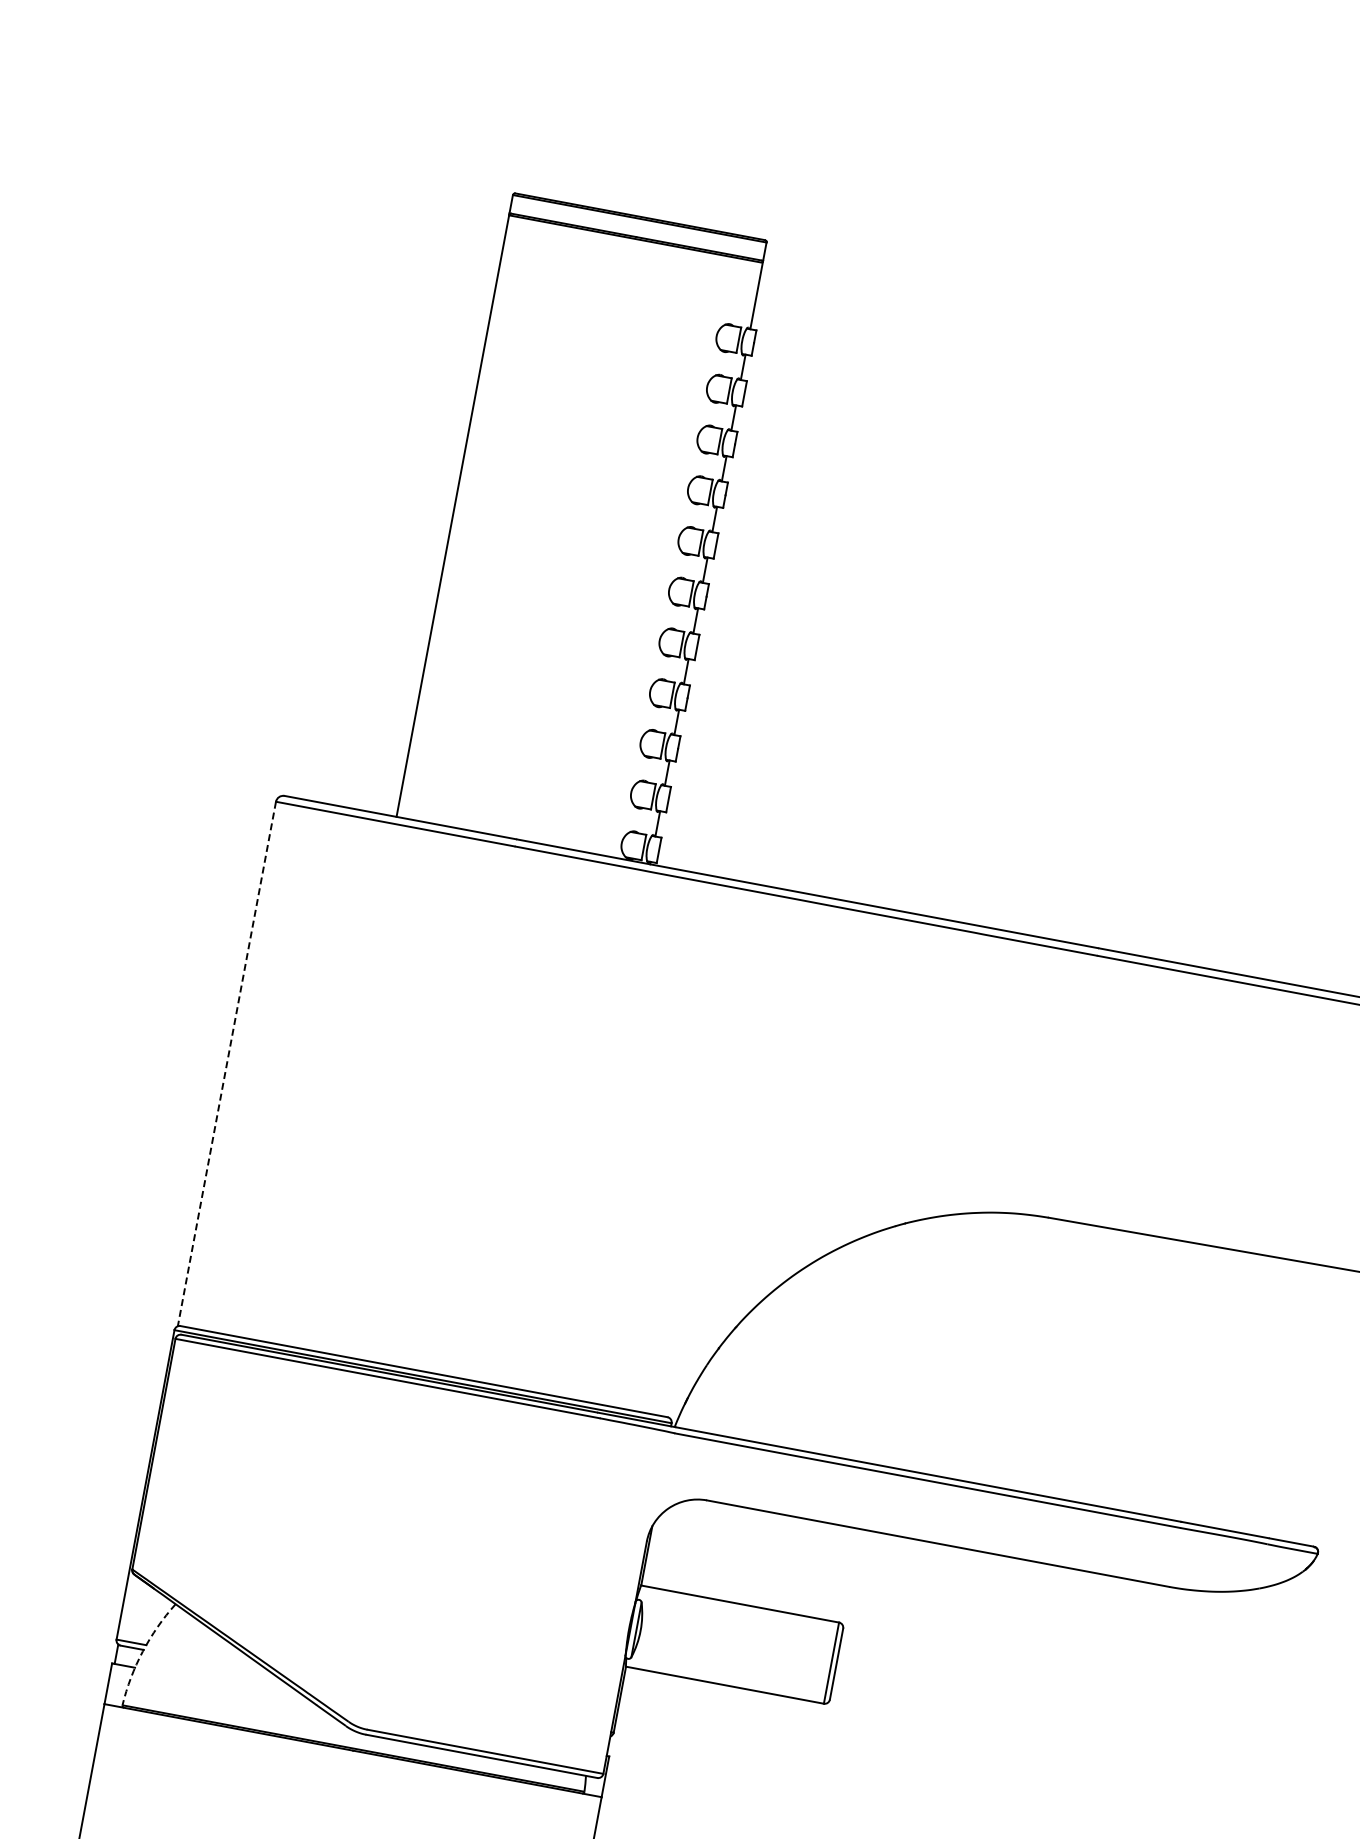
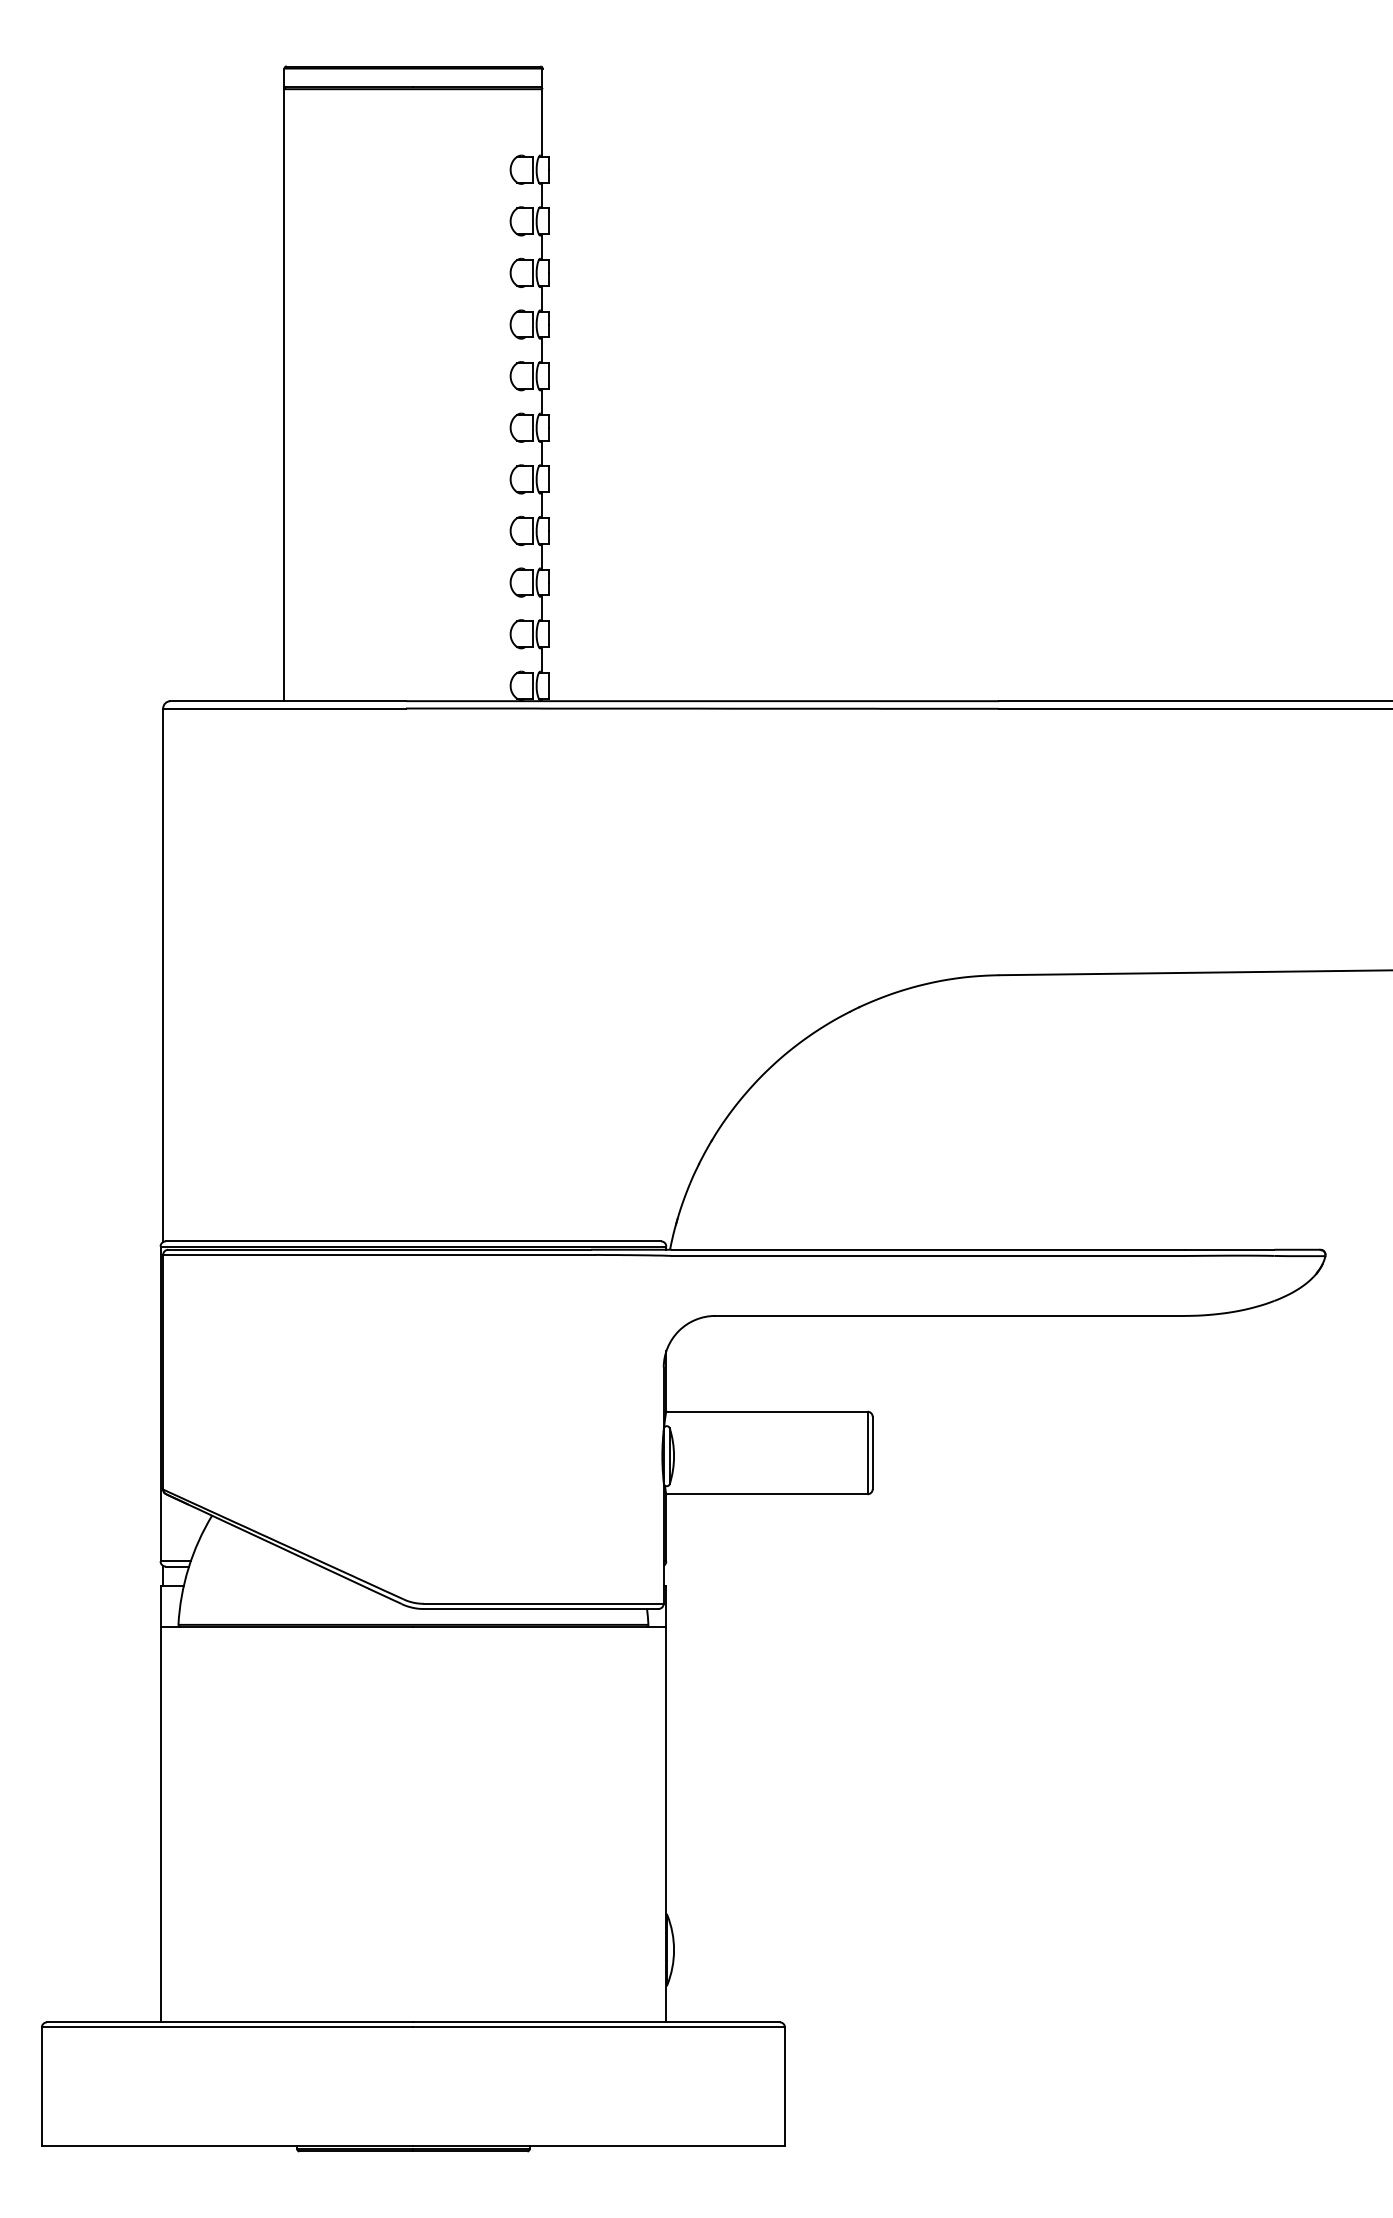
line: (227, 1064) -> (163, 975), dashed -> solid
arc: (142, 1651) -> (188, 1568), dashed -> solid

